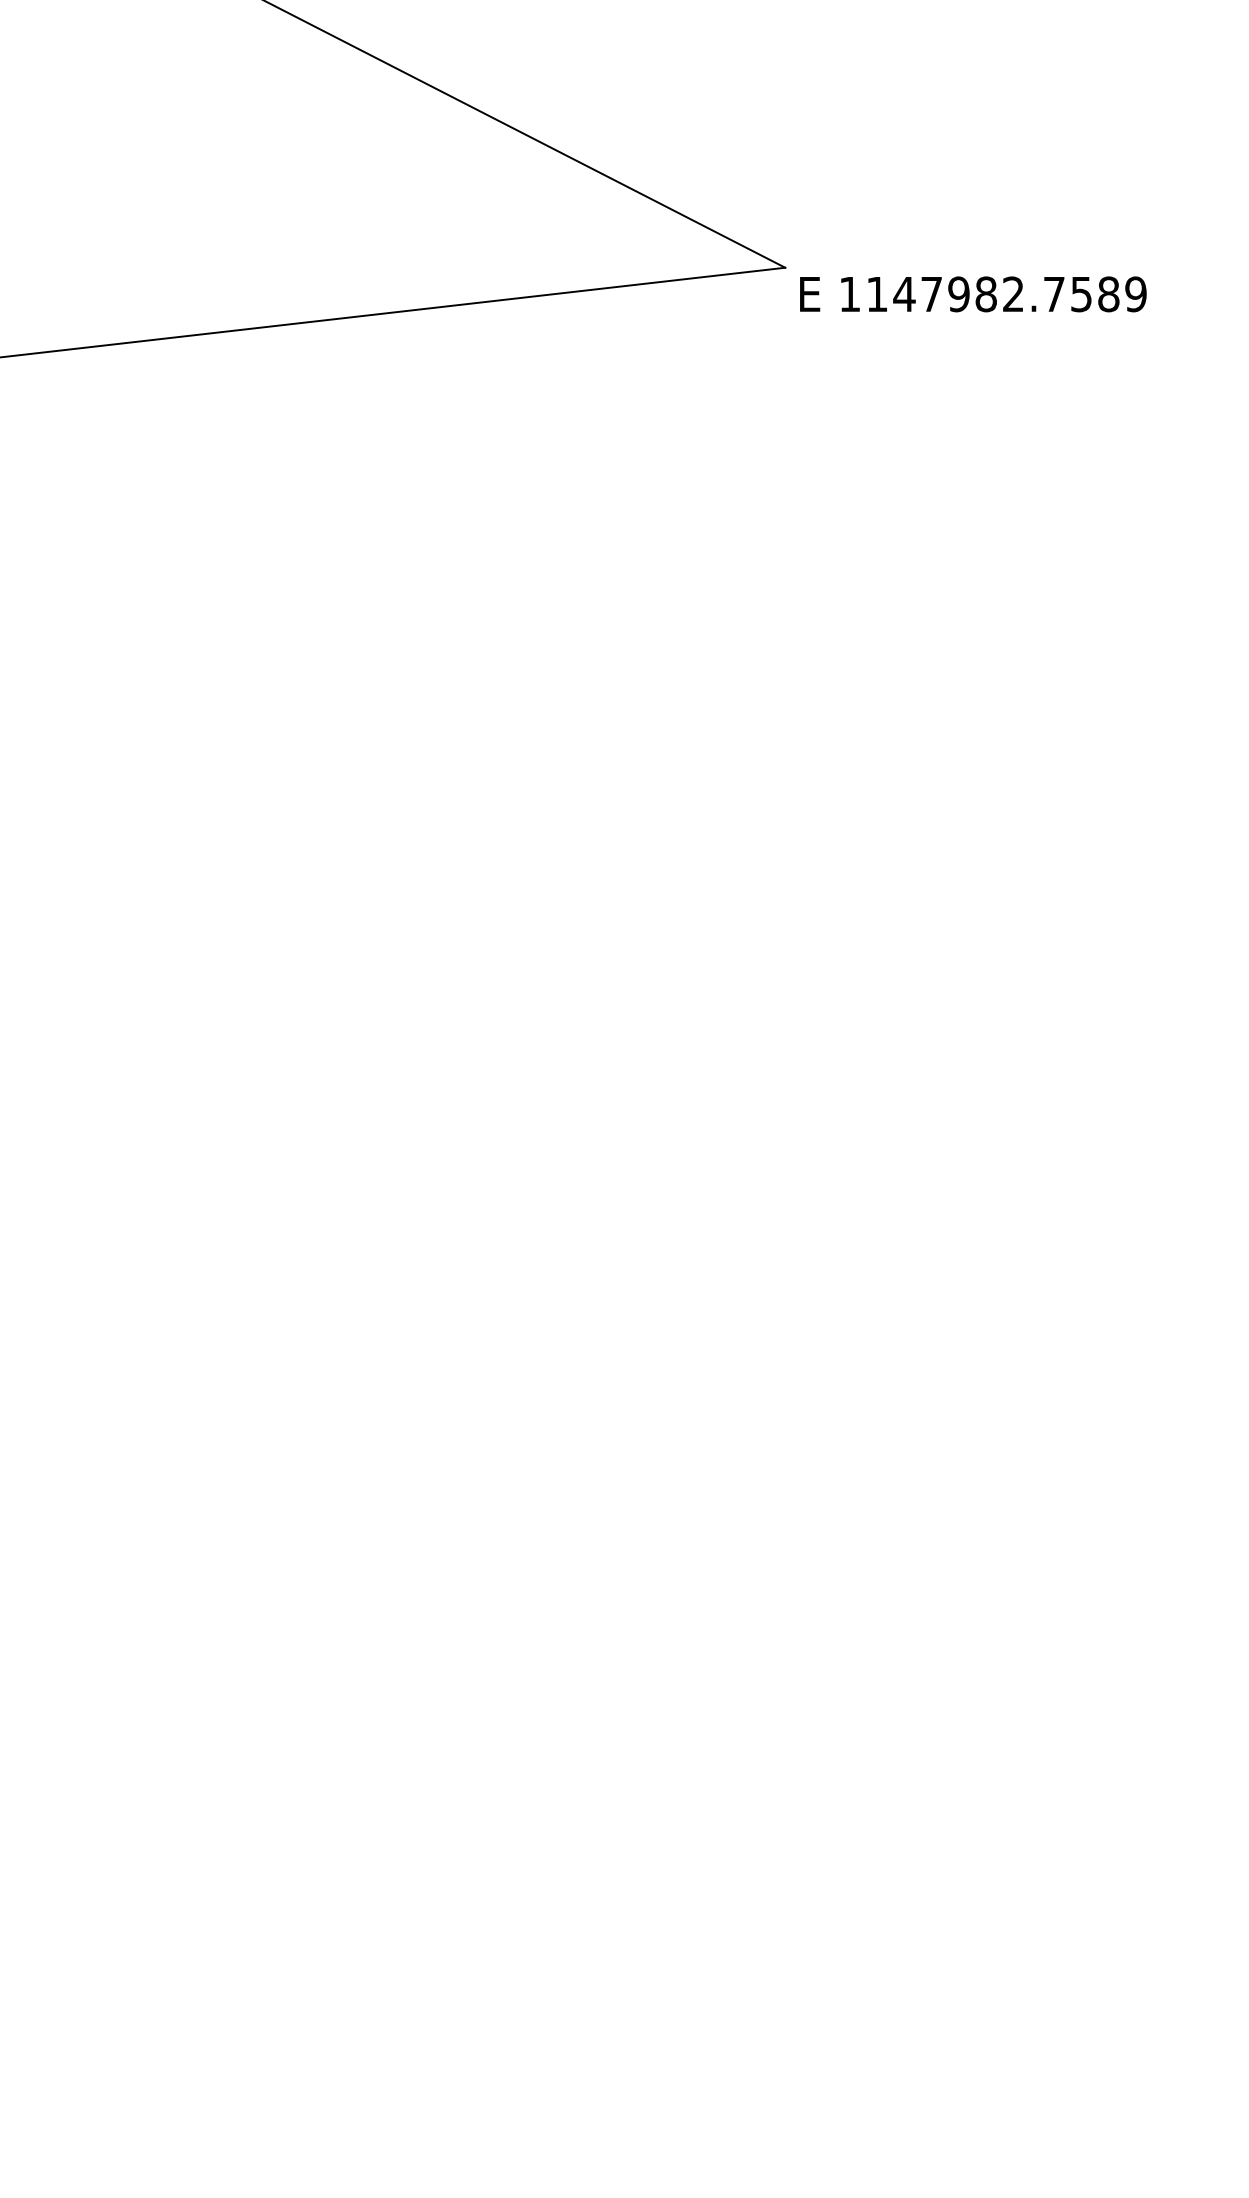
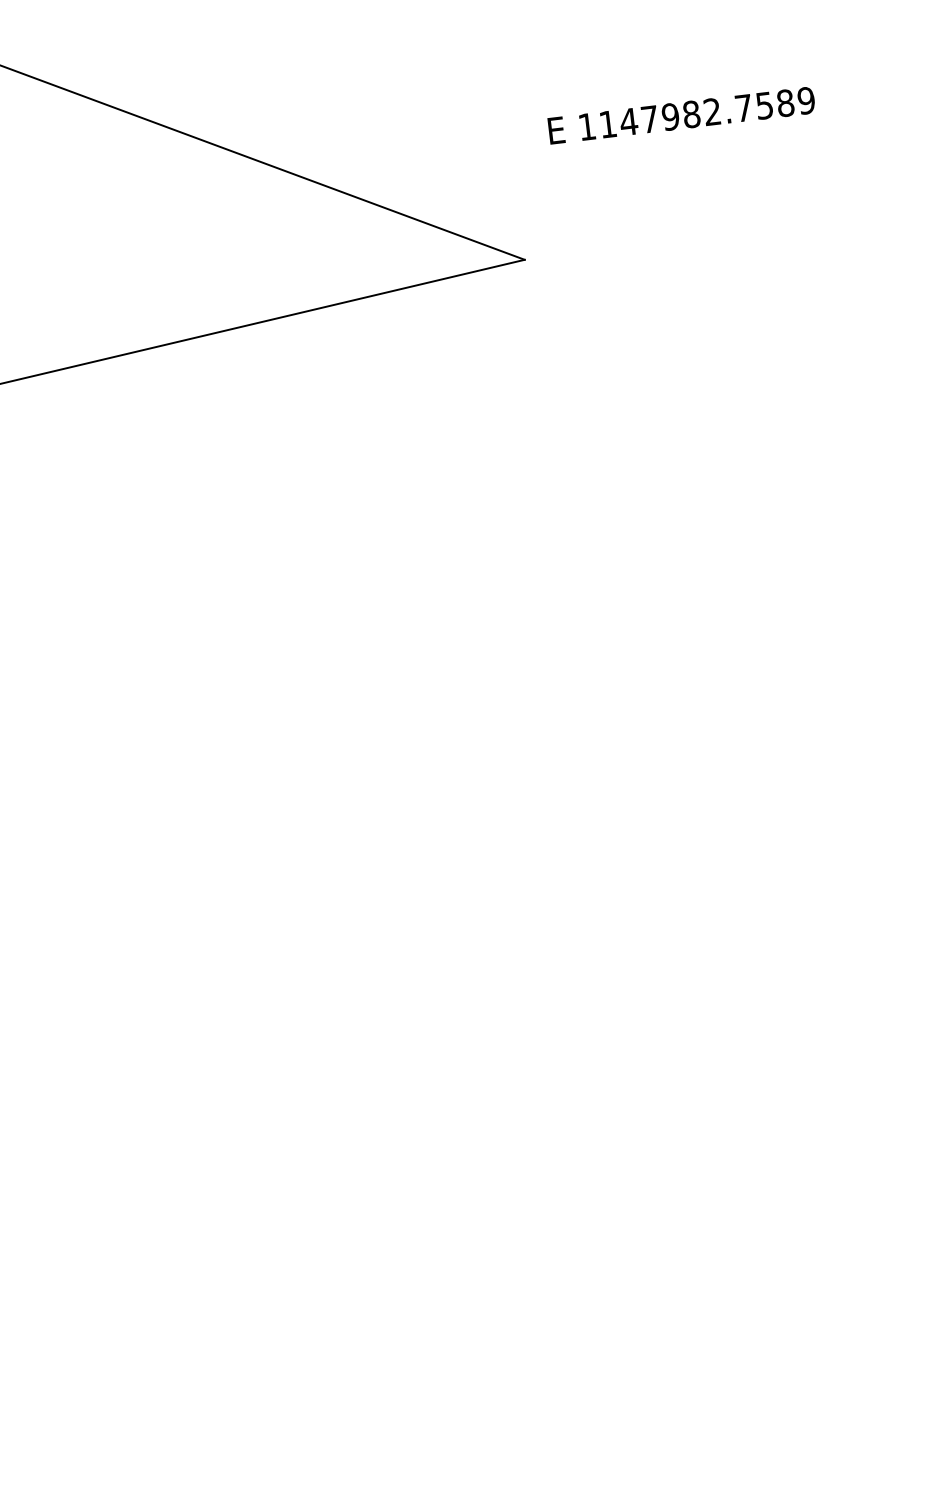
text: (973, 294) -> (681, 115), moved

